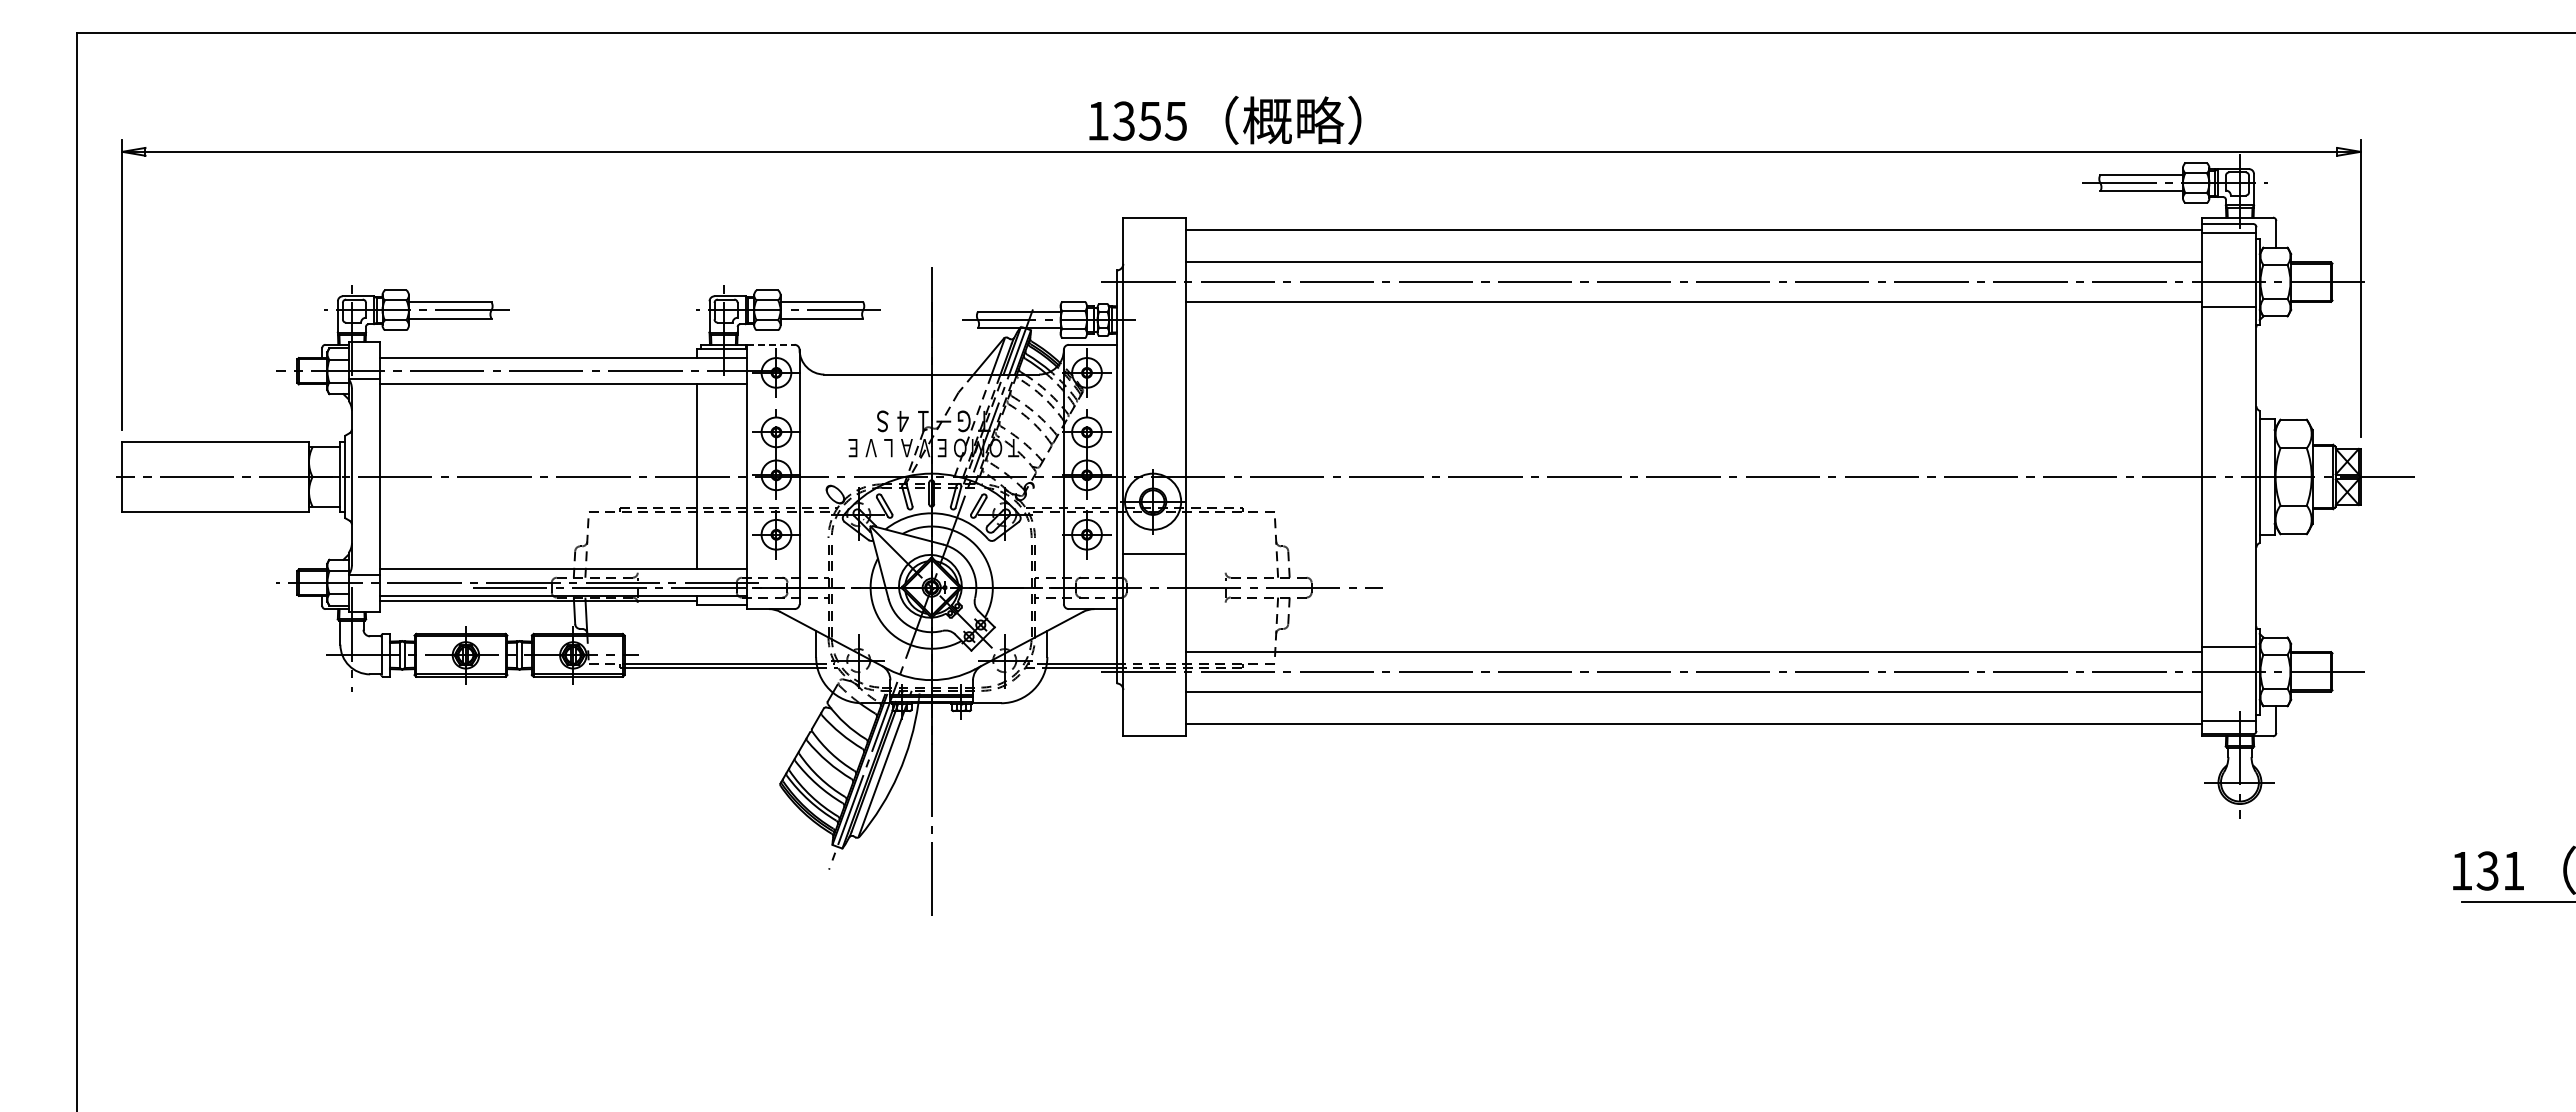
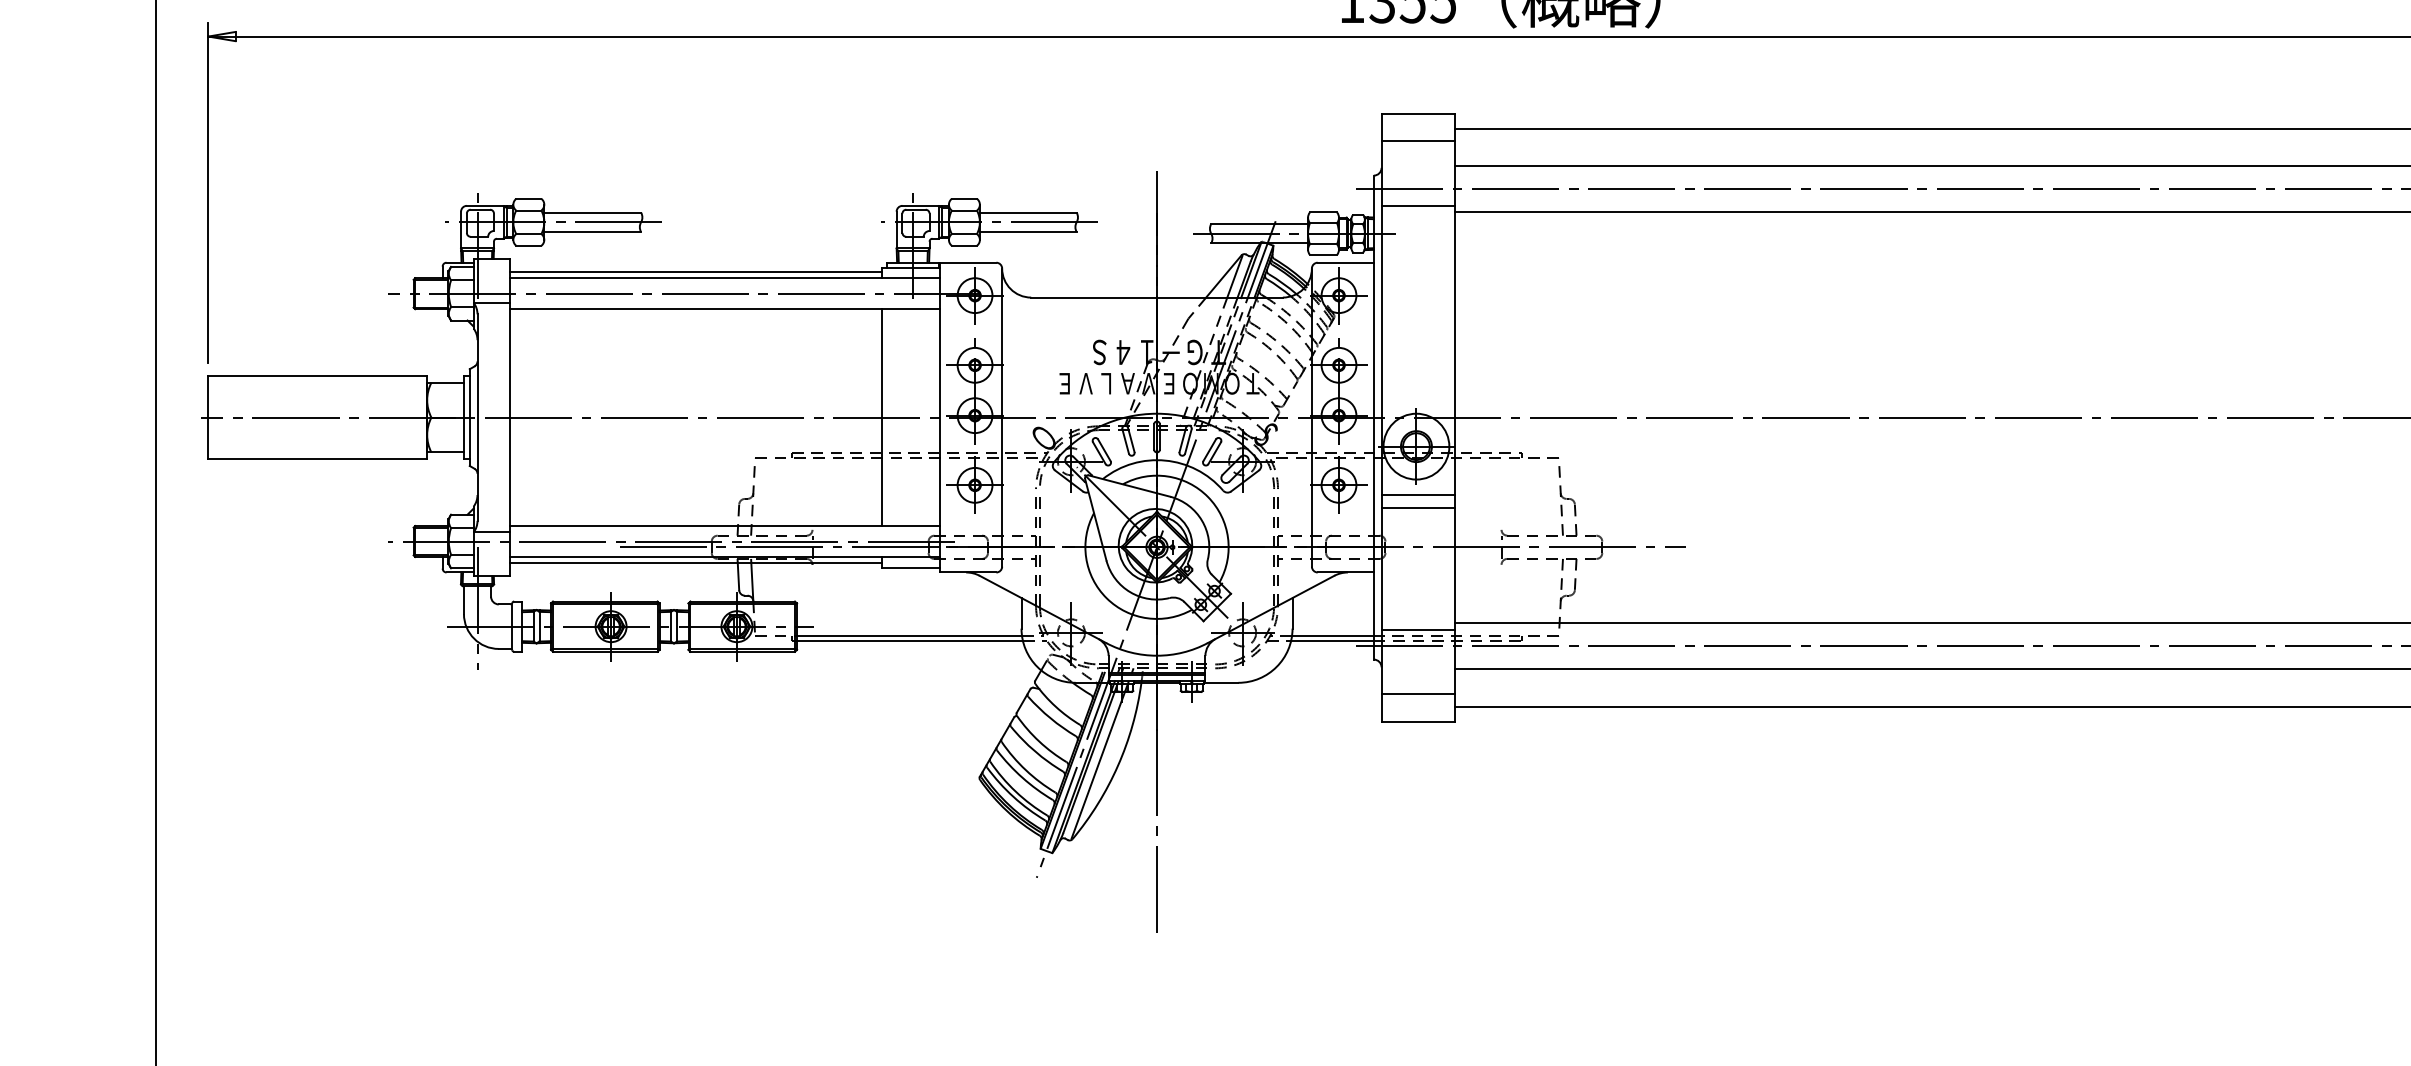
line: (1154, 240) -> (1418, 140), added
line: (1154, 296) -> (1418, 206), added
line: (770, 344) -> (968, 262), dashed -> solid
line: (538, 353) -> (696, 272), added
line: (1154, 543) -> (1418, 495), added
line: (1154, 657) -> (1418, 629), added
line: (1154, 713) -> (1418, 694), added

